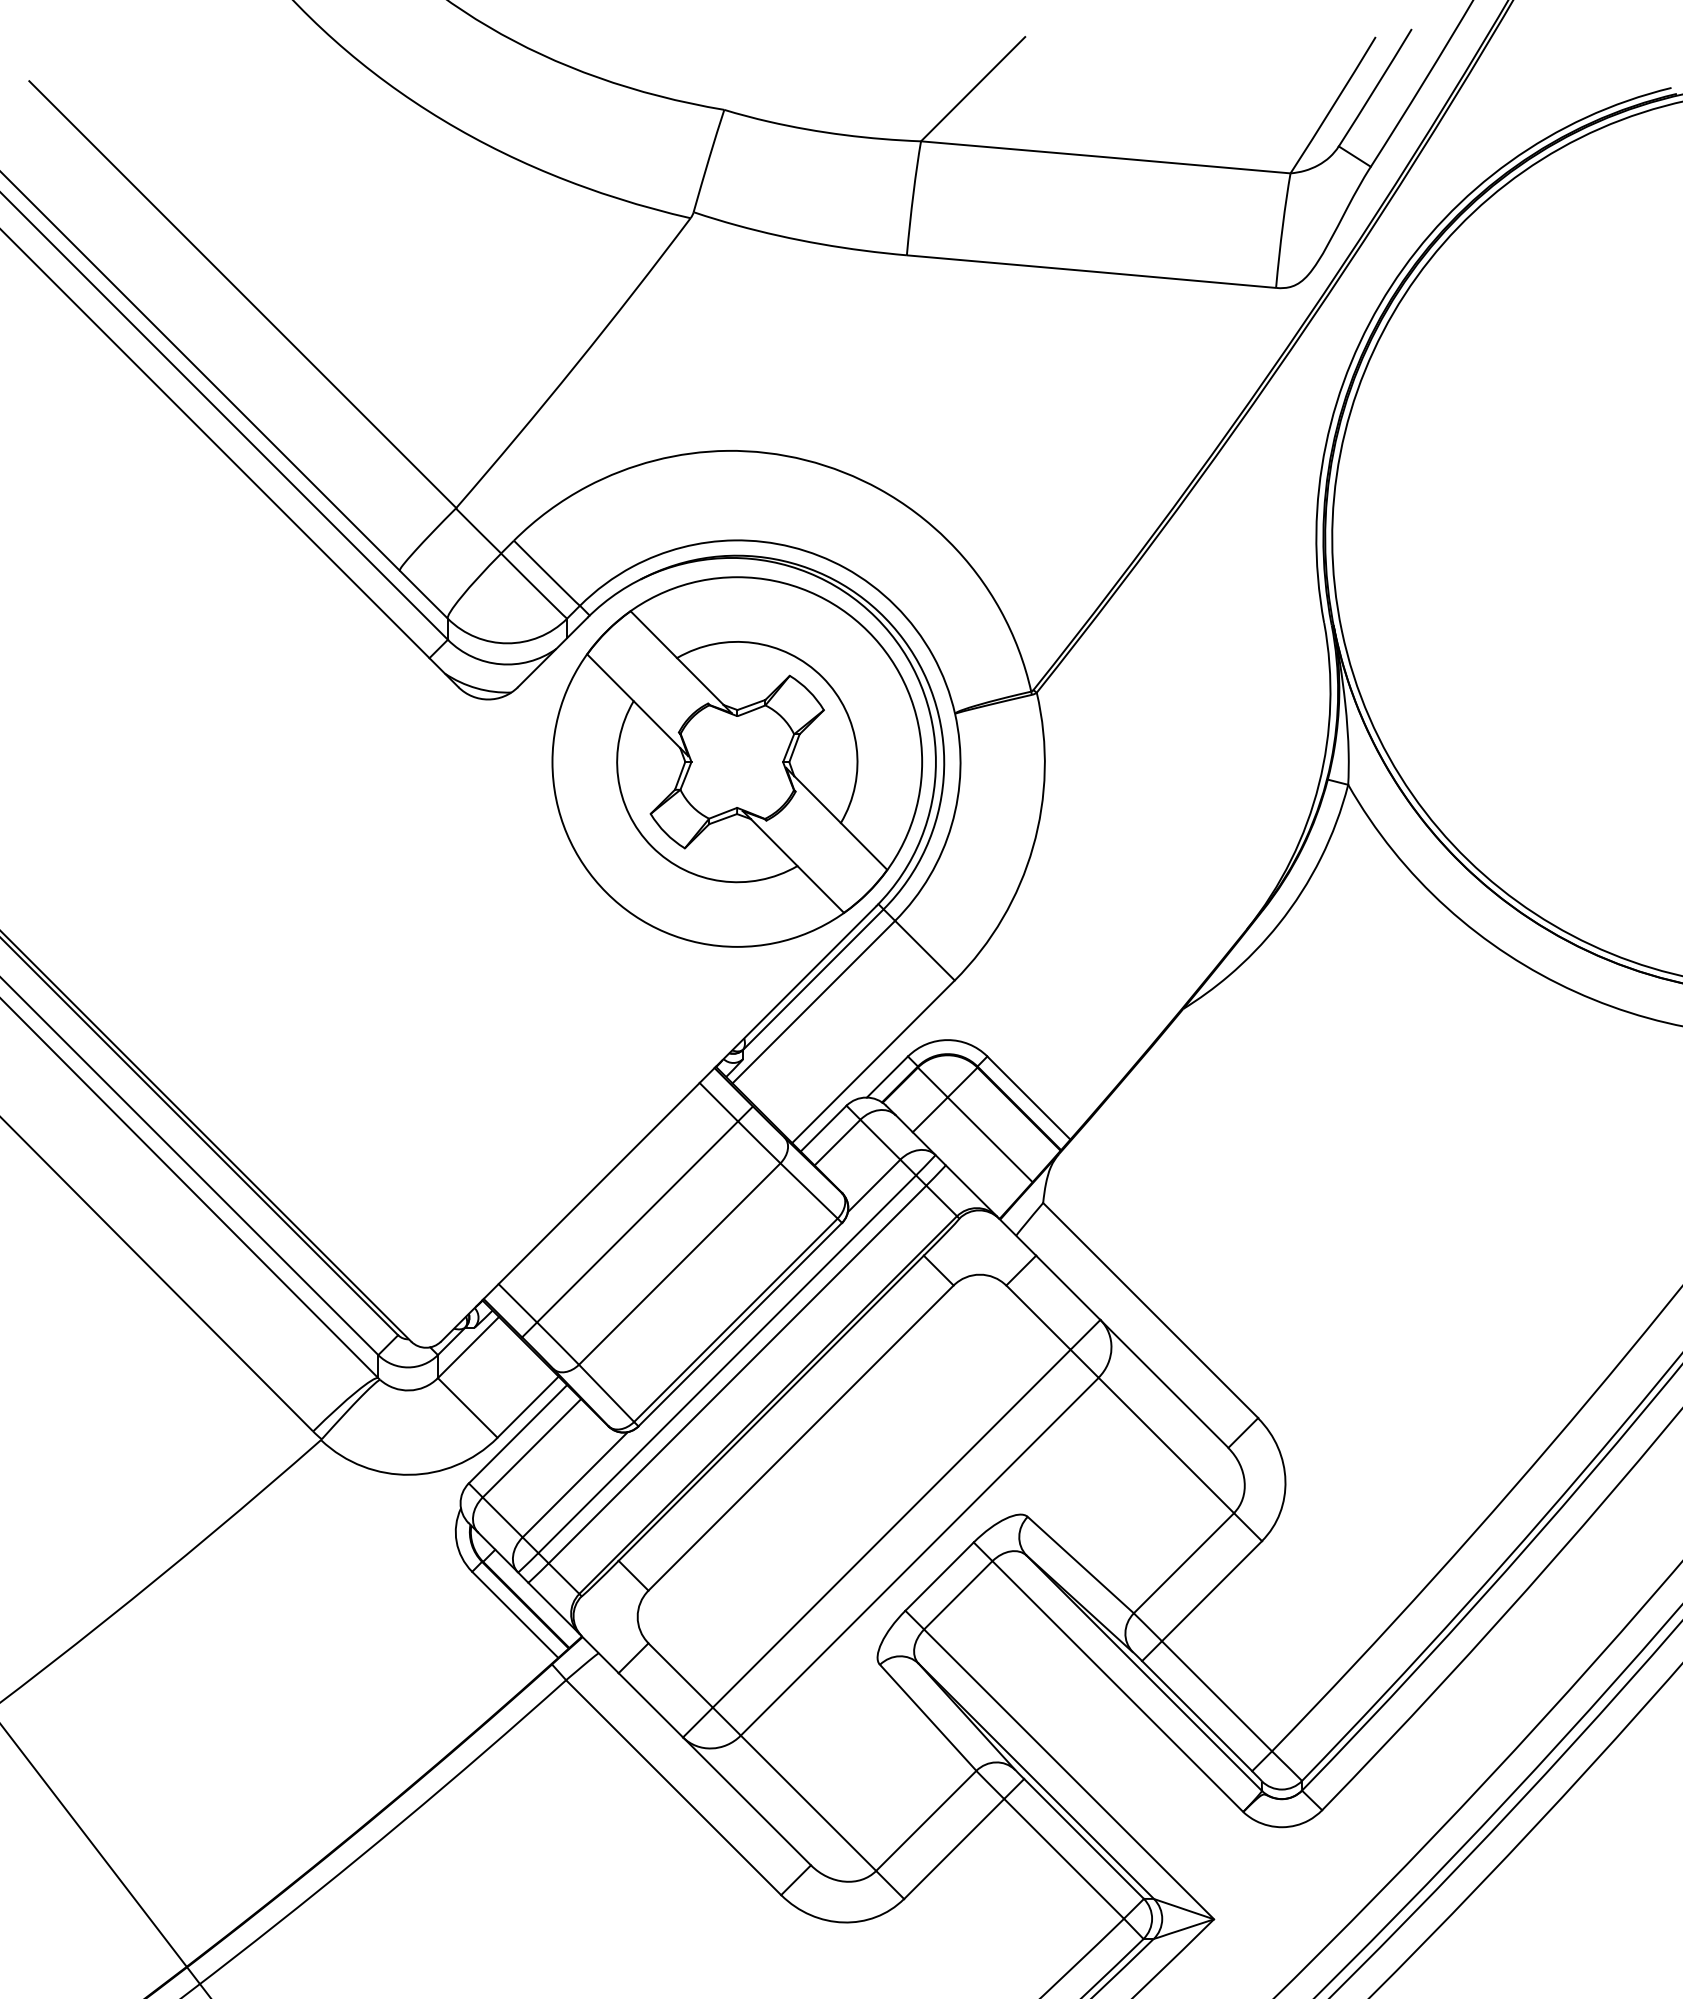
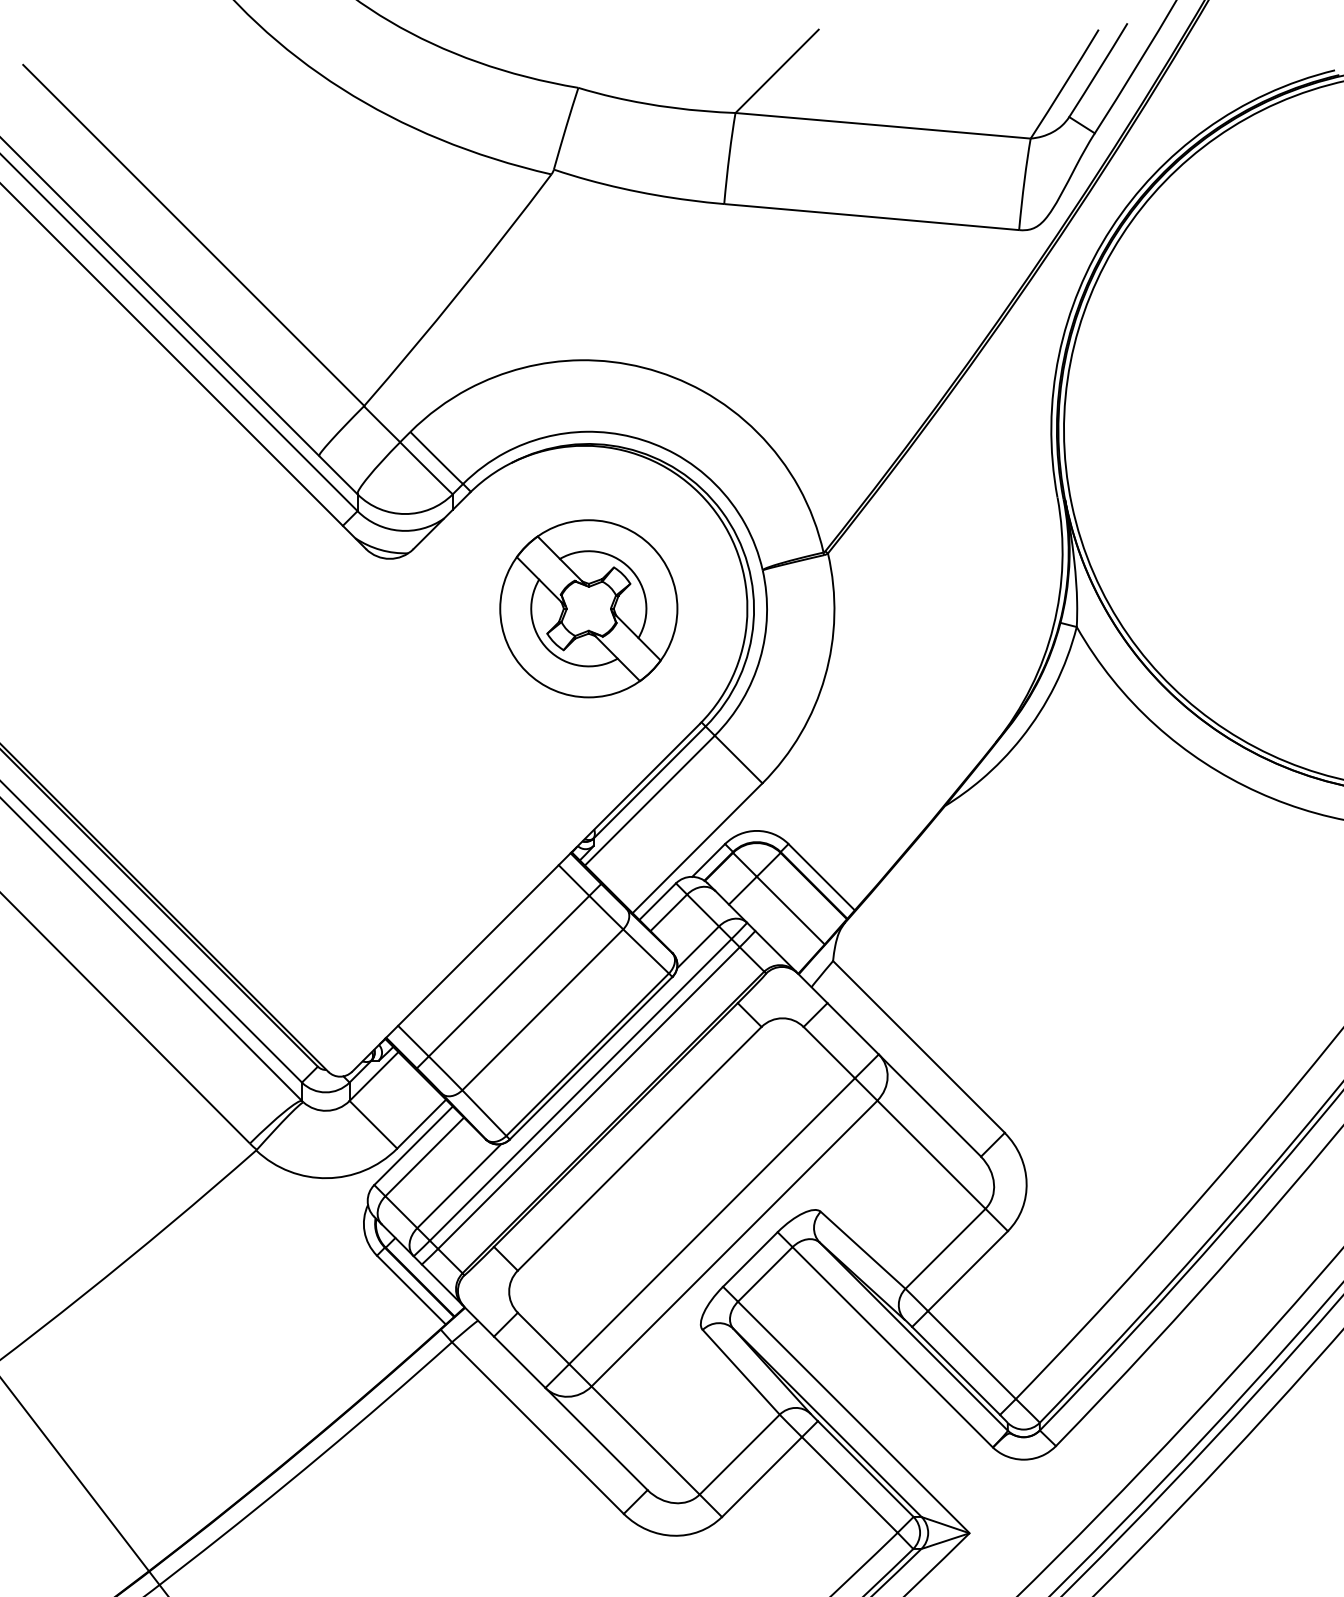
part: (737, 761) -> (588, 608), size x0.6

